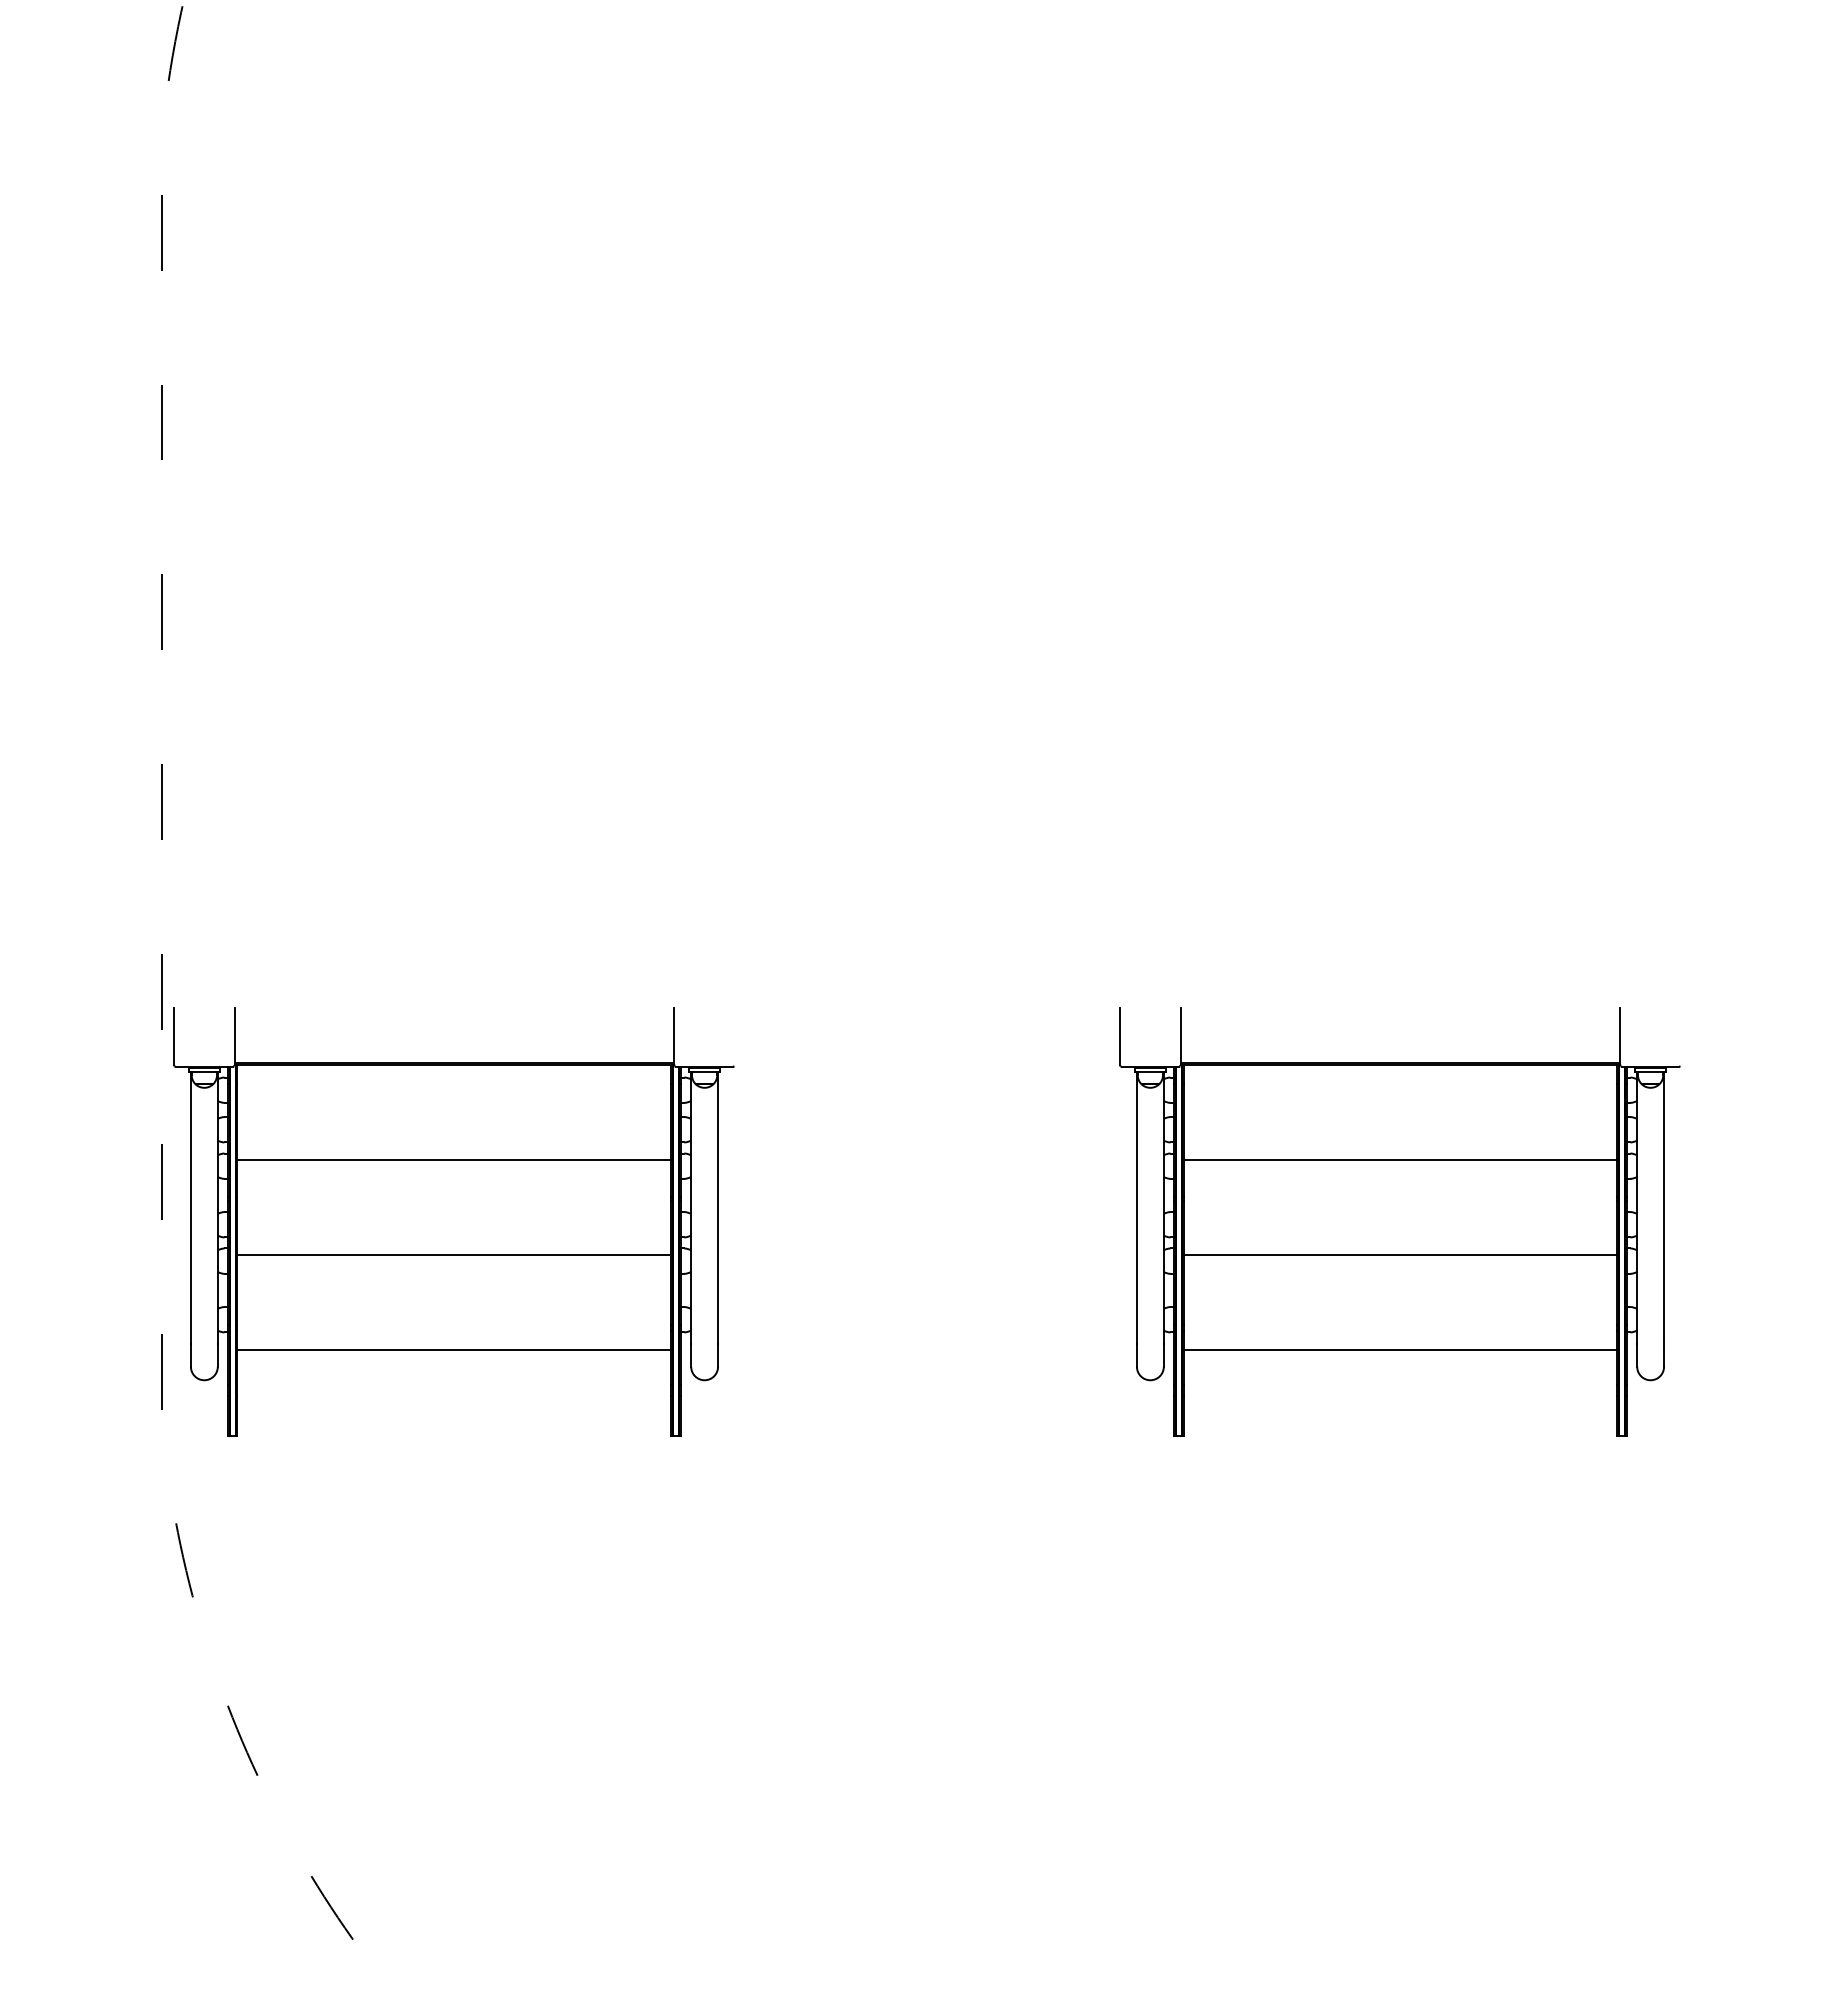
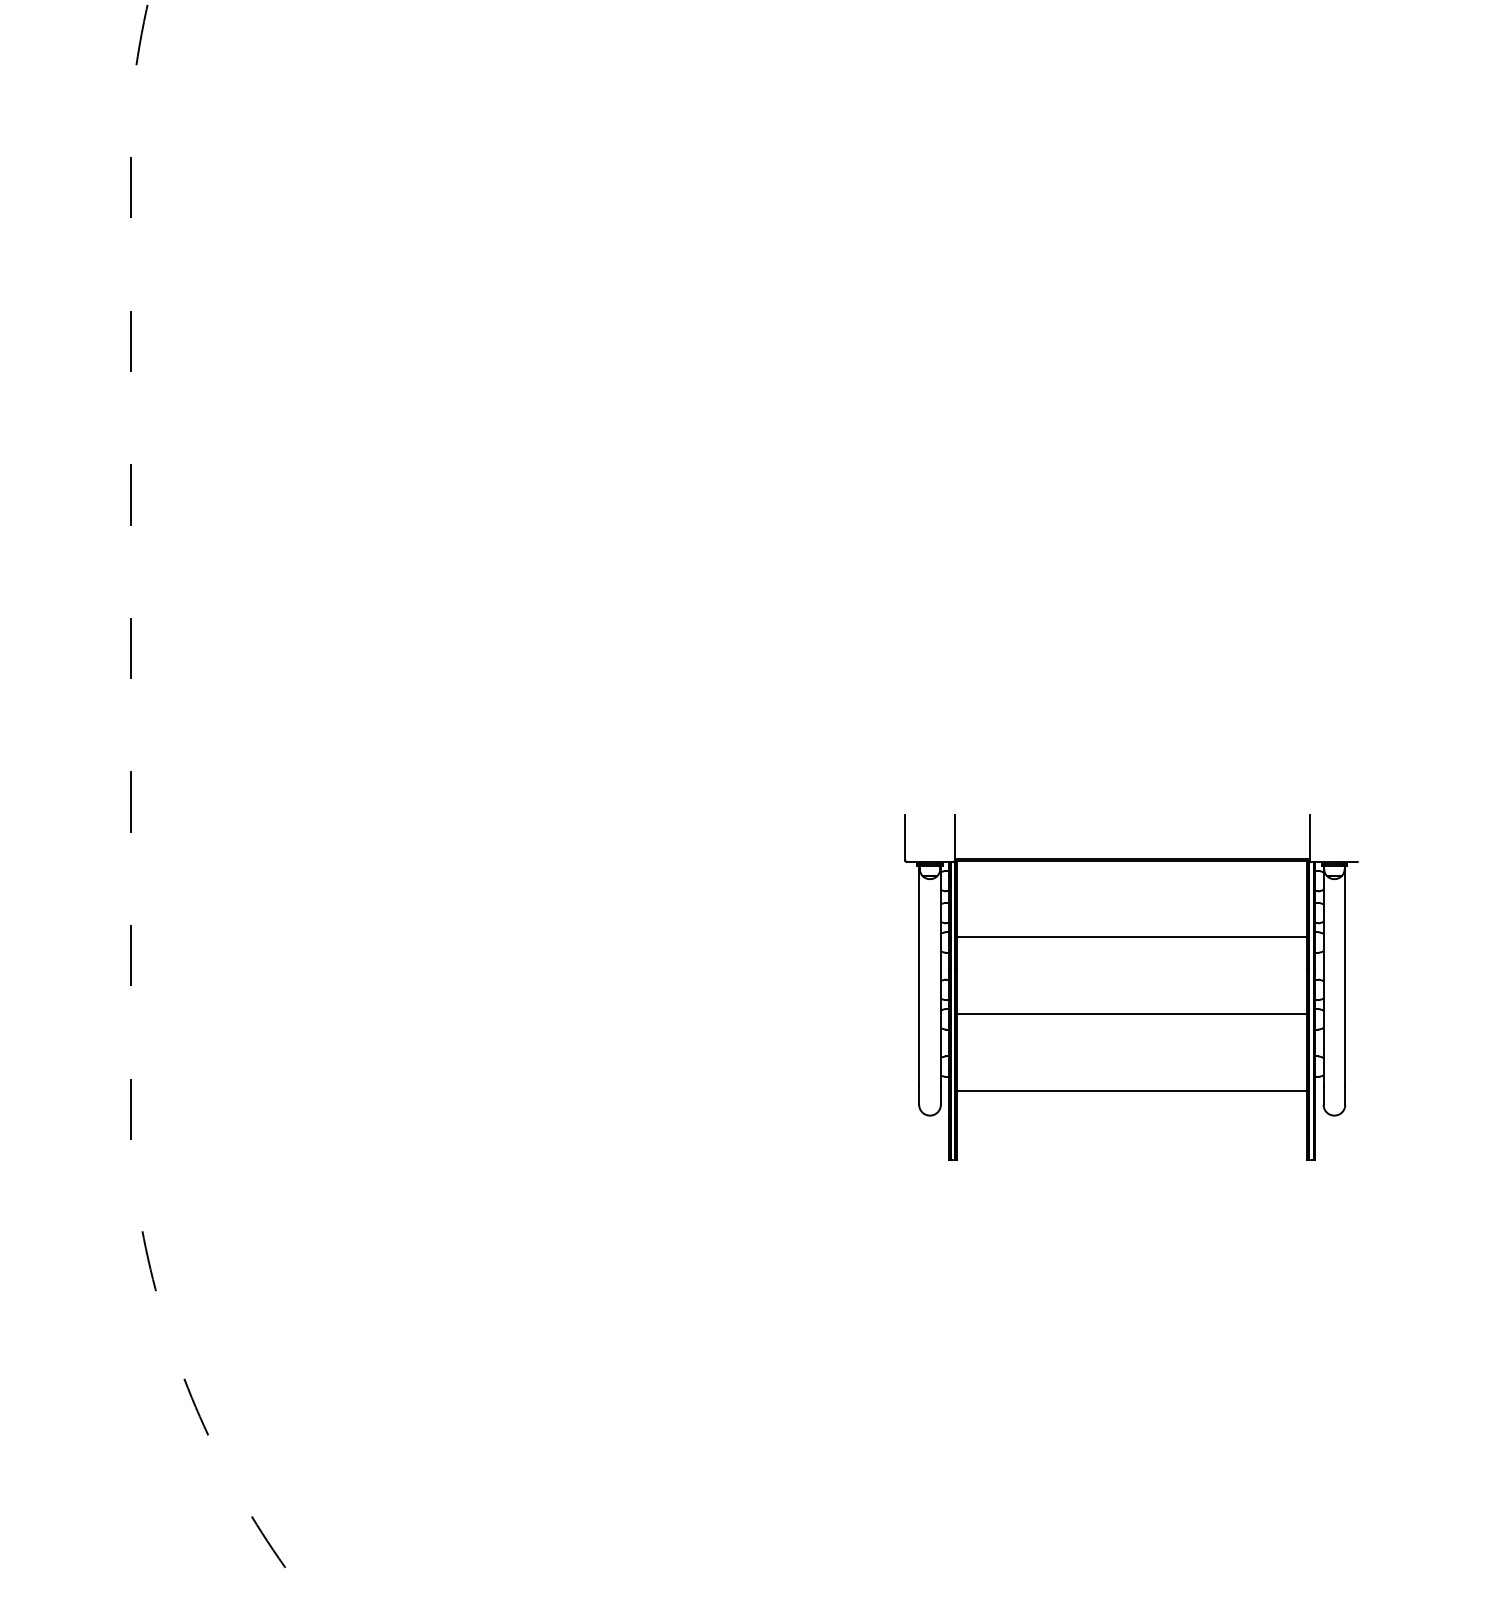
part: (453, 1221) -> (366, 987), removed

